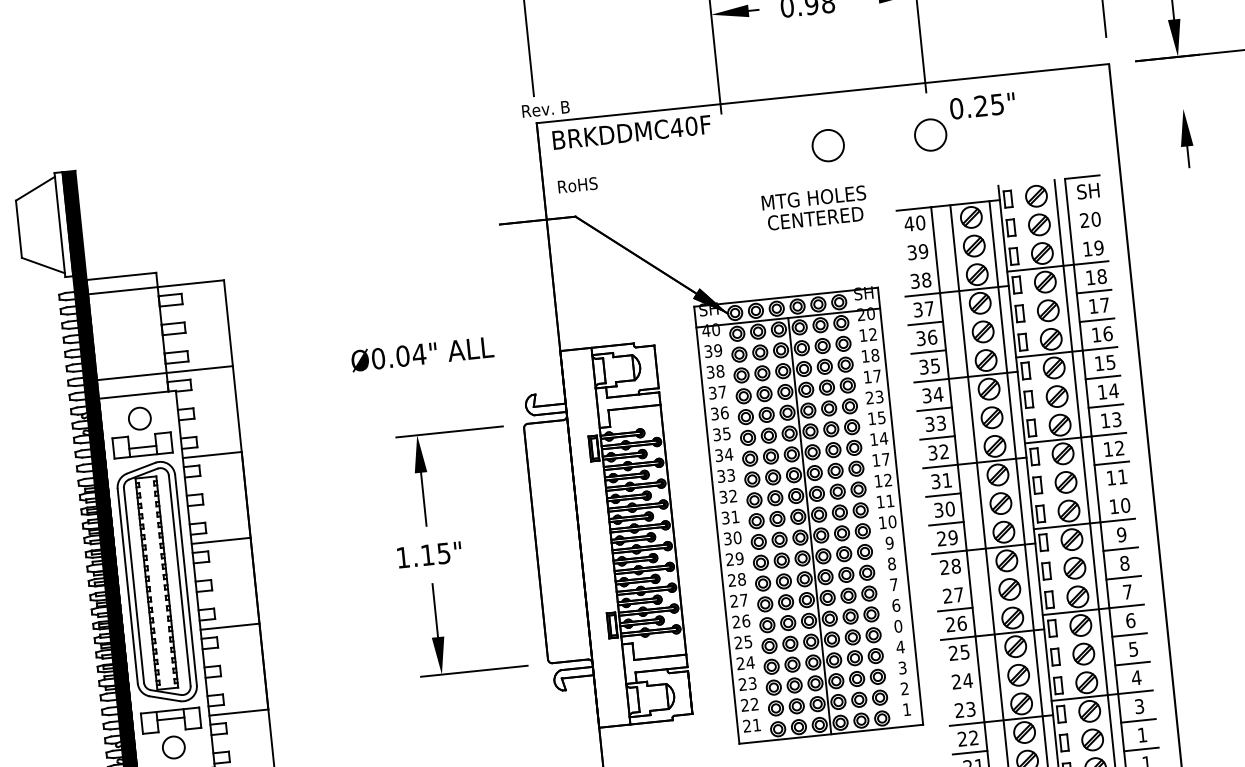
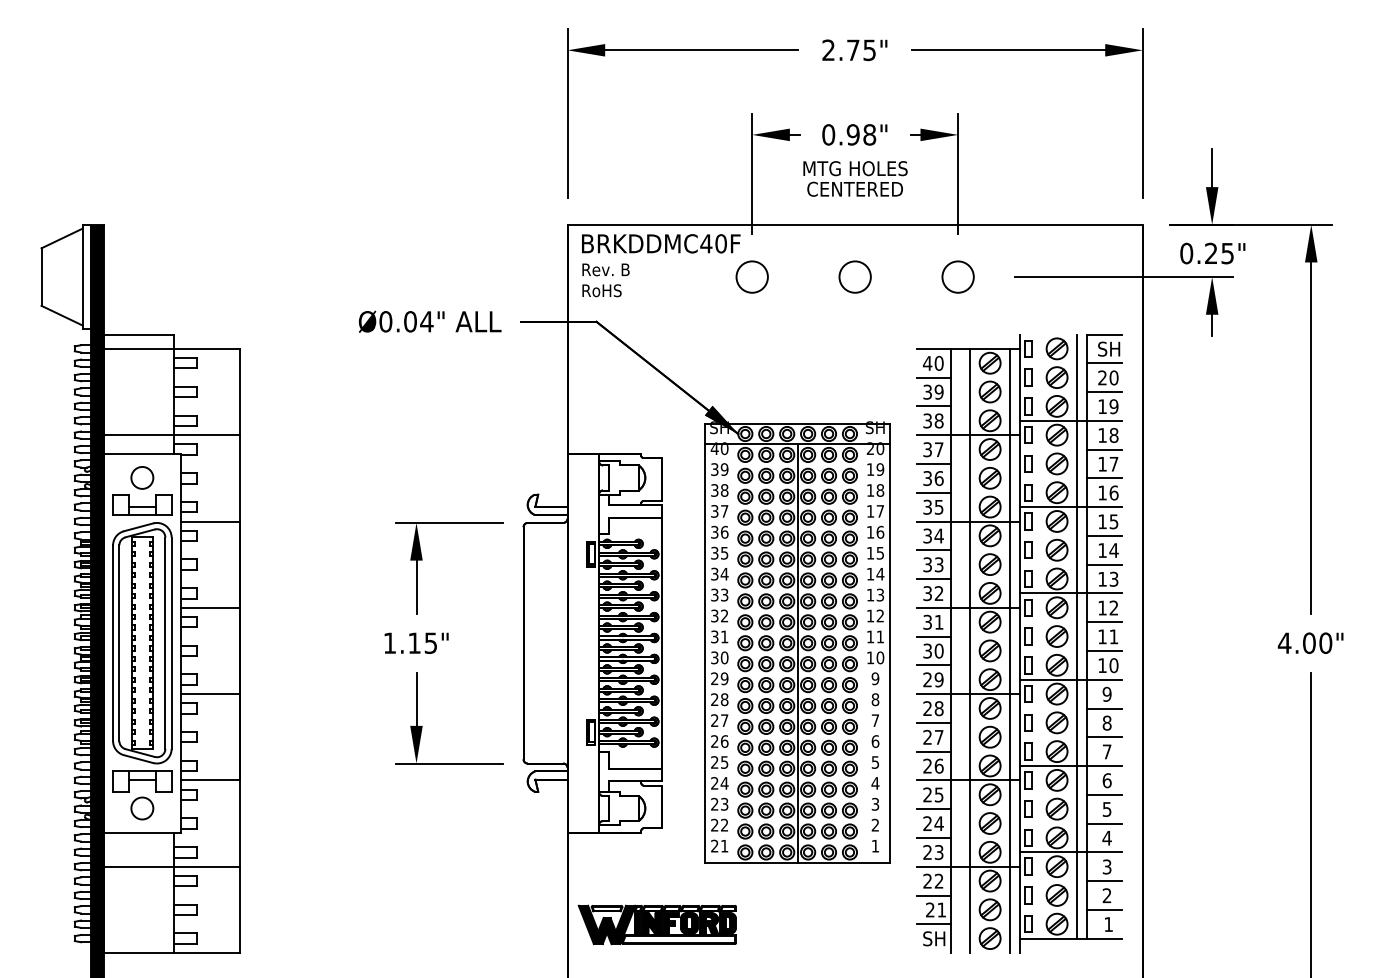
text: (982, 106) -> (1212, 253), moved
text: (545, 108) -> (605, 269), moved
line: (1096, 118) -> (1124, 277), added
circle: (725, 155) -> (751, 276), added
line: (1085, 205) -> (1104, 363), added
text: (814, 207) -> (855, 178), moved
line: (1088, 234) -> (1104, 392), added
line: (916, 237) -> (933, 377), added
line: (919, 266) -> (933, 406), added
text: (873, 334) -> (880, 469), 12 -> 19
text: (422, 353) -> (430, 321), moved
text: (874, 396) -> (875, 531), 23 -> 16
text: (886, 458) -> (880, 594), 17 -> 13
line: (1114, 491) -> (1104, 650), added
line: (951, 580) -> (933, 722), added
text: (898, 626) -> (875, 762), 0 -> 5
line: (960, 667) -> (933, 809), added
line: (963, 695) -> (933, 837), added
text: (1141, 734) -> (1106, 895), 1 -> 2

